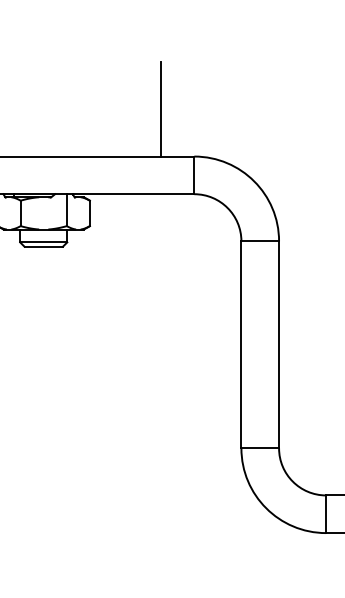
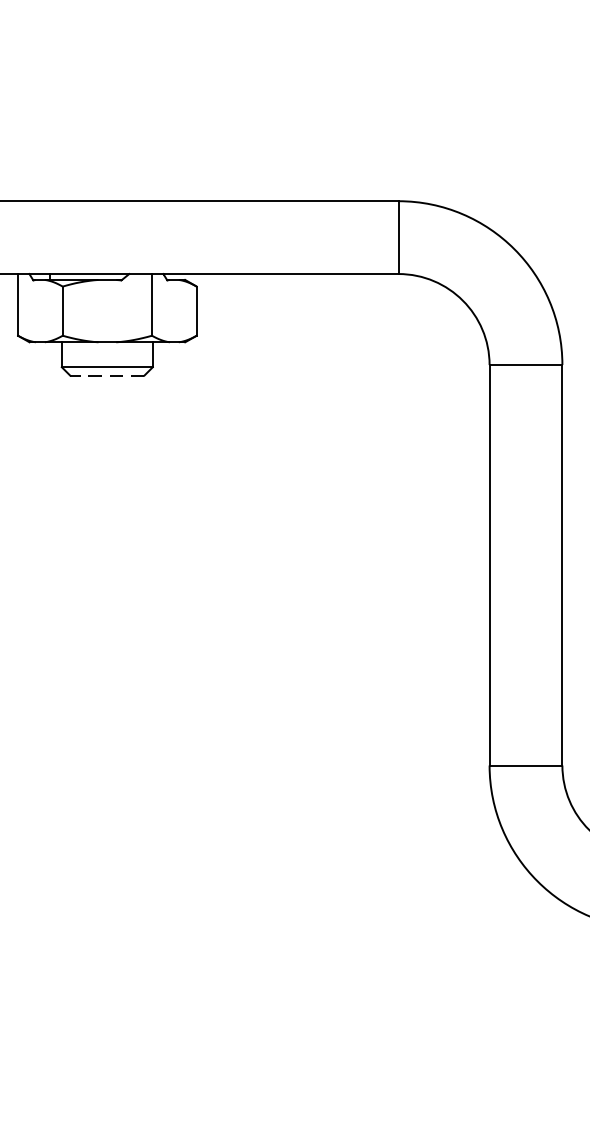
line: (161, 109) -> (335, 110), removed
line: (43, 246) -> (106, 375), solid -> dashed

